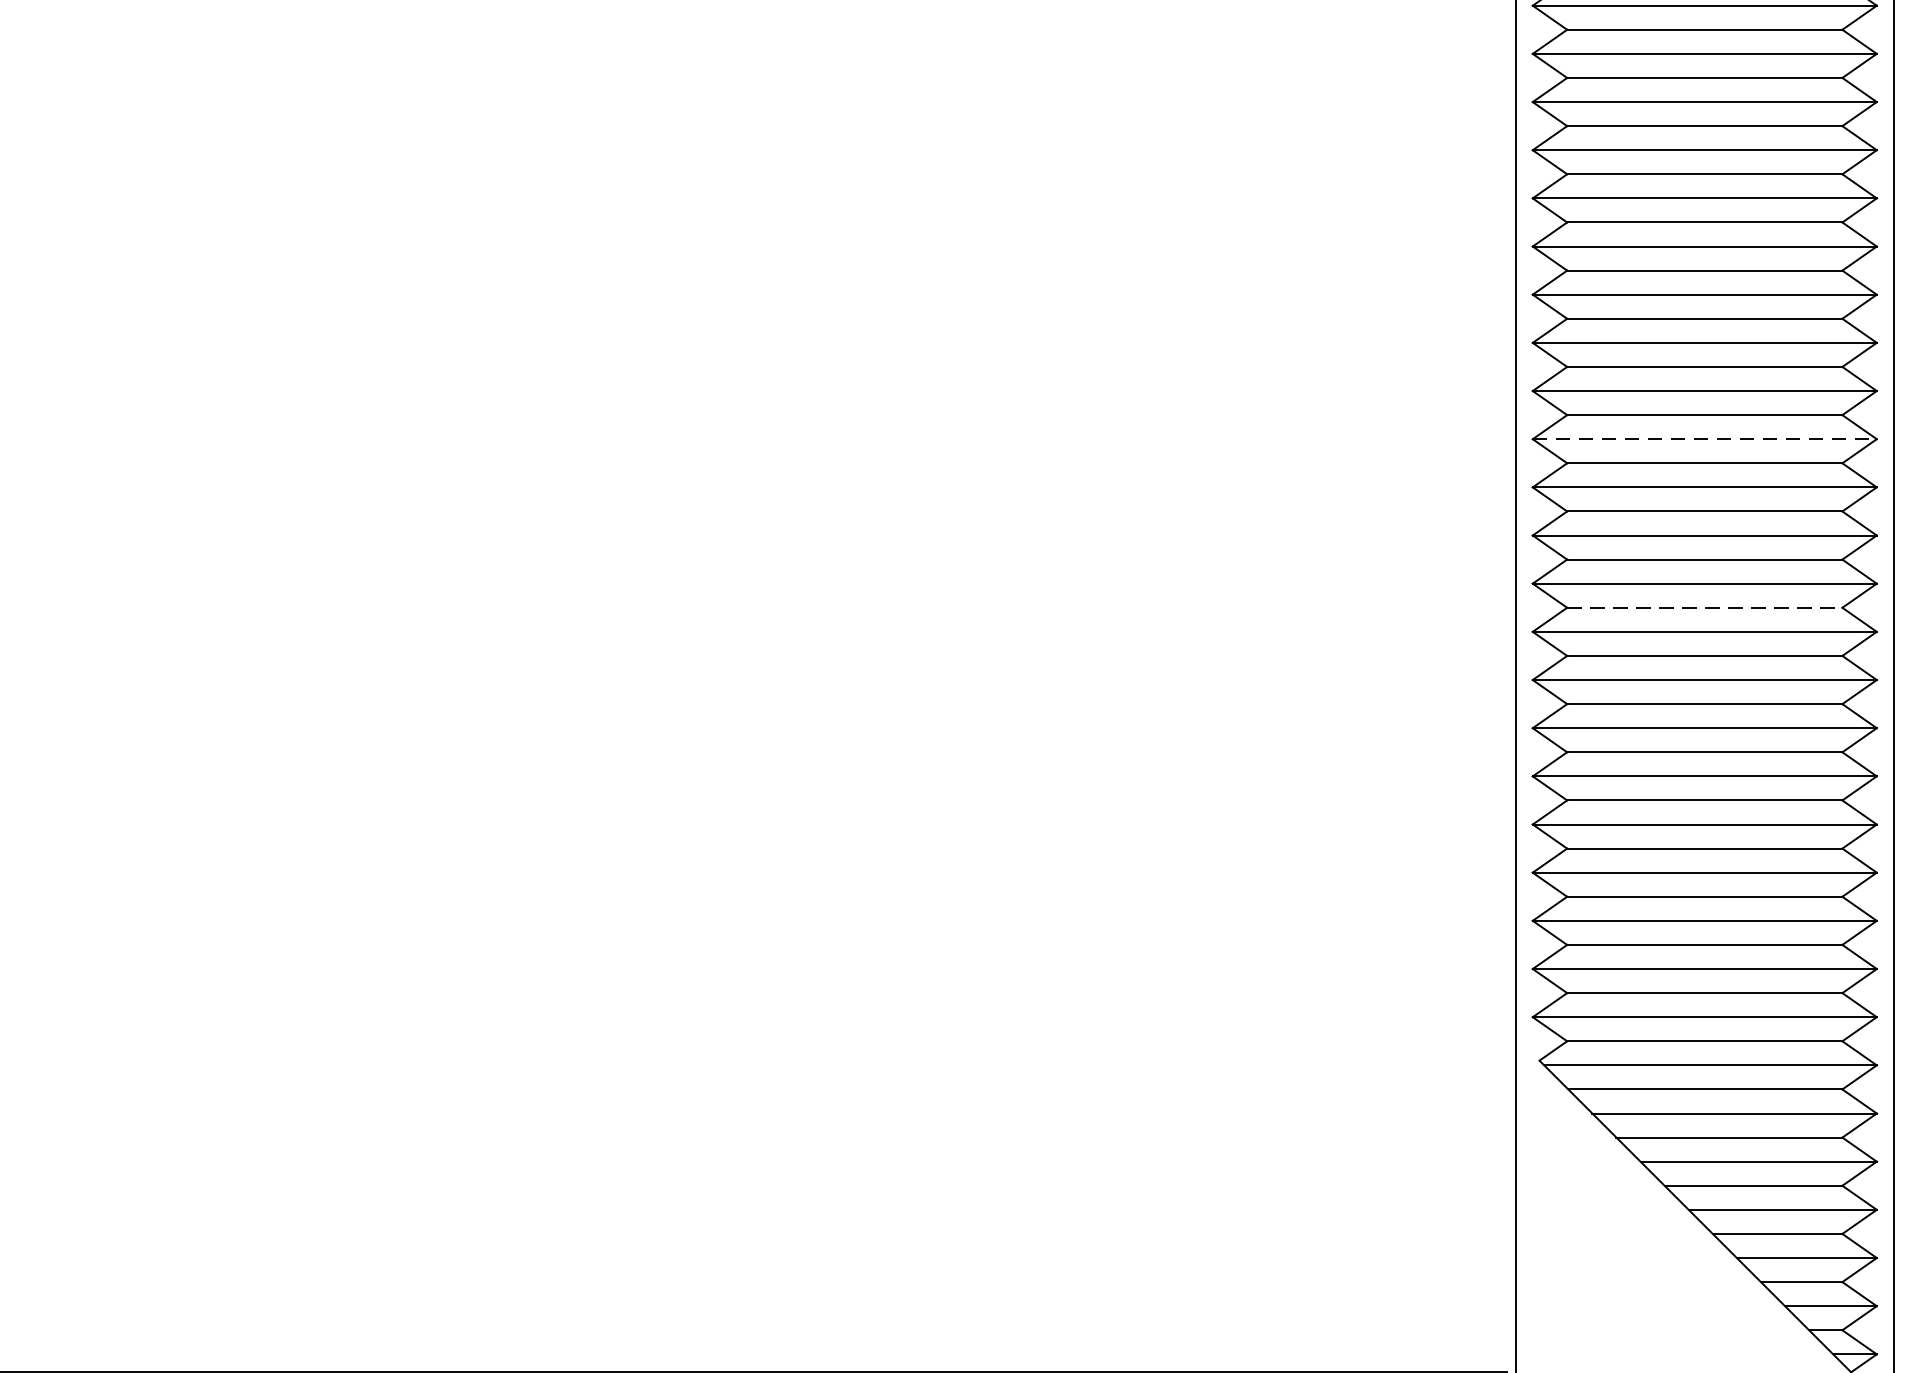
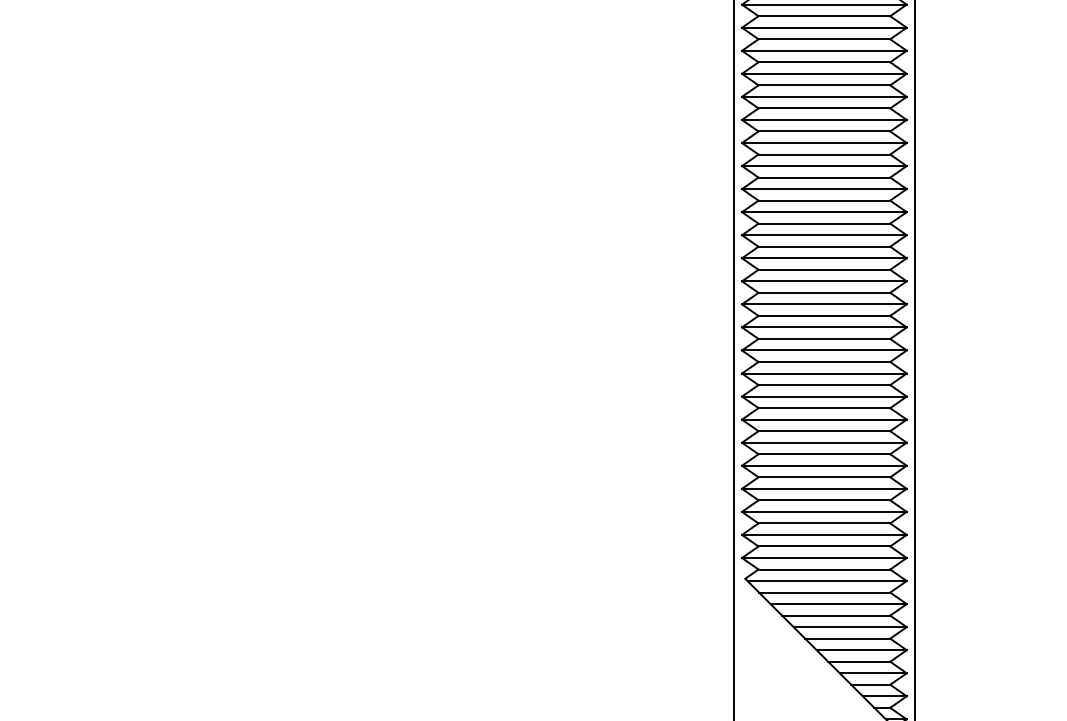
line: (1705, 439) -> (824, 281), dashed -> solid
line: (1705, 608) -> (824, 362), dashed -> solid

